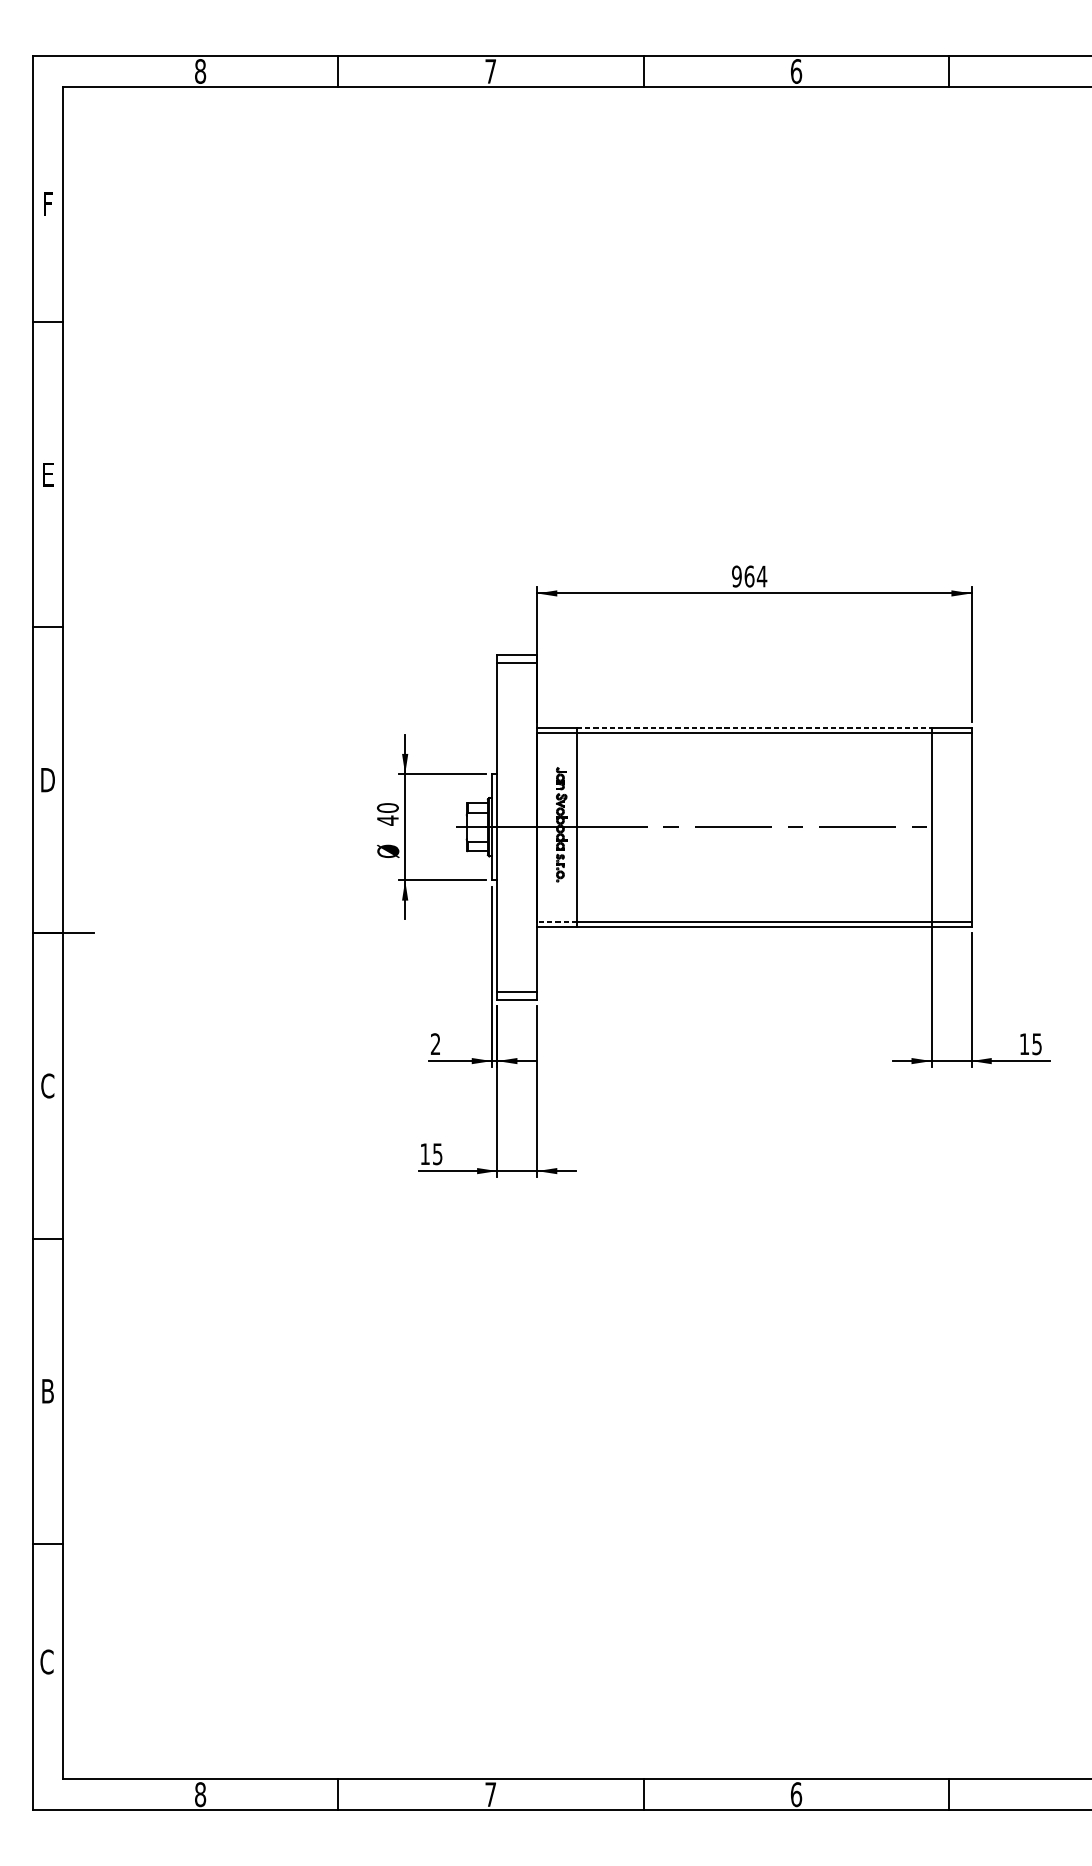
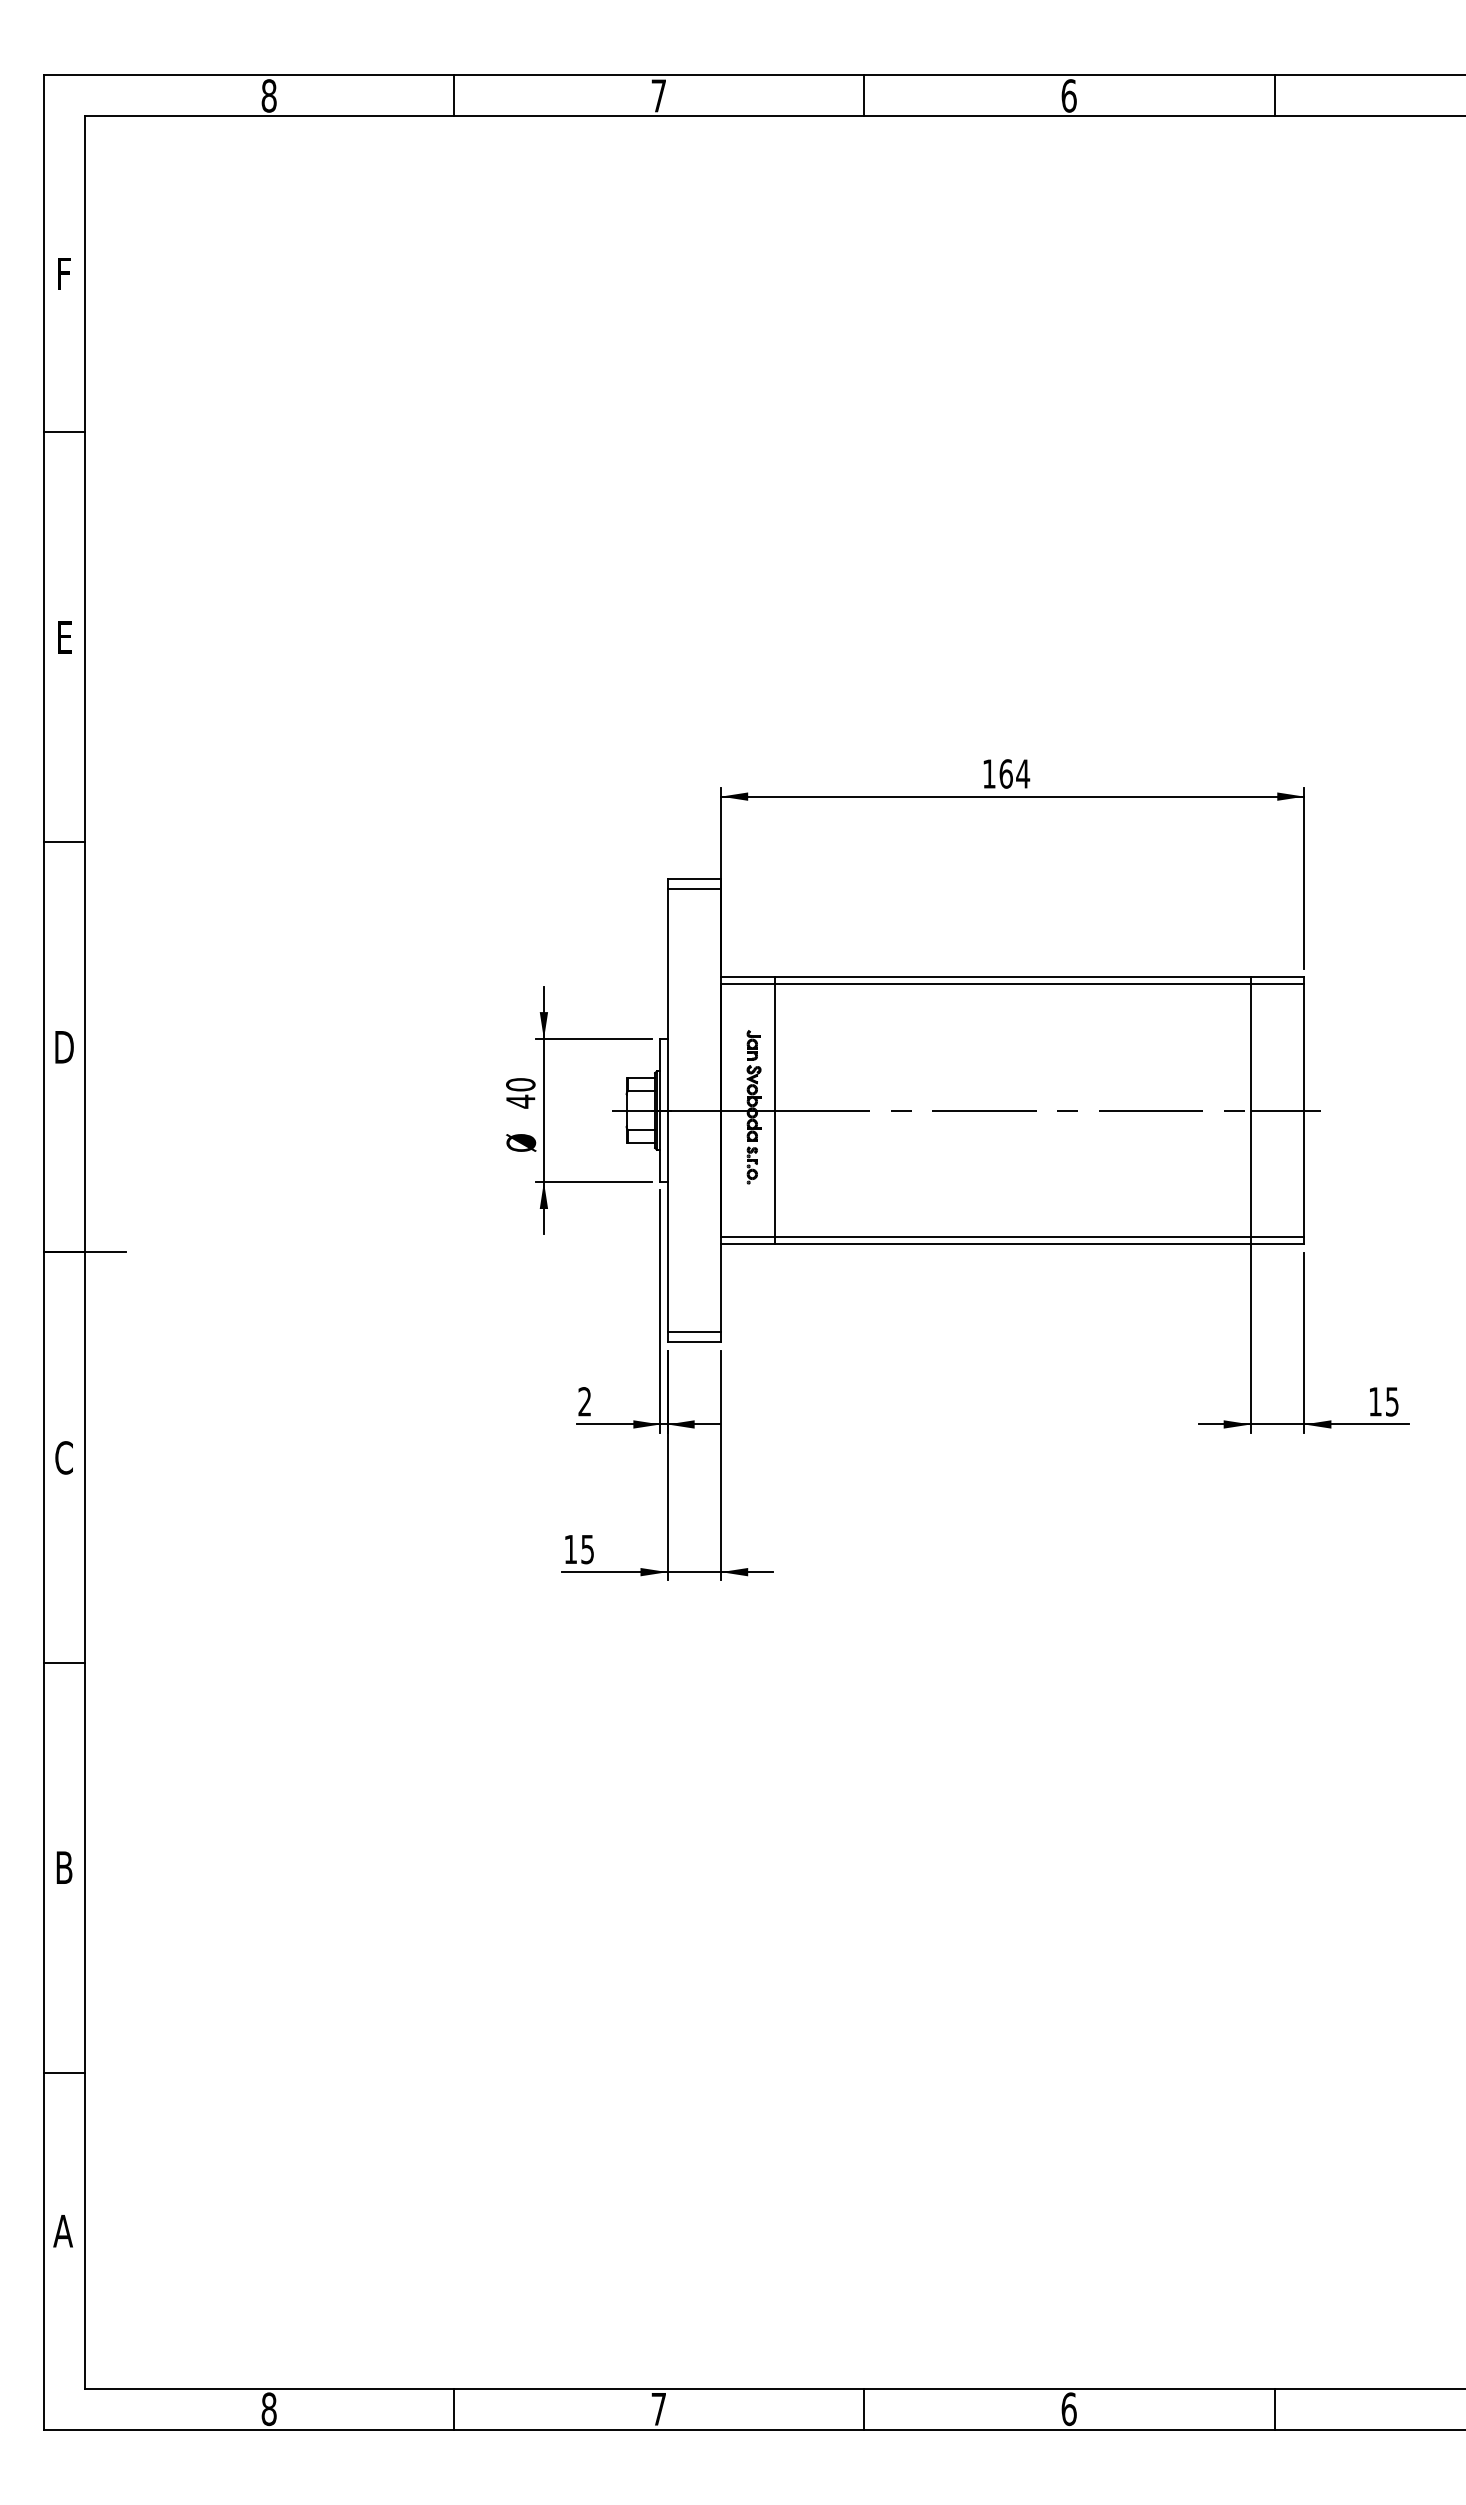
text: (736, 576) -> (988, 773), 964 -> 164
line: (754, 727) -> (1013, 976), dashed -> solid
line: (957, 827) -> (1285, 1110), added
line: (556, 921) -> (747, 1237), dashed -> solid
text: (46, 1661) -> (62, 2230), C -> A

